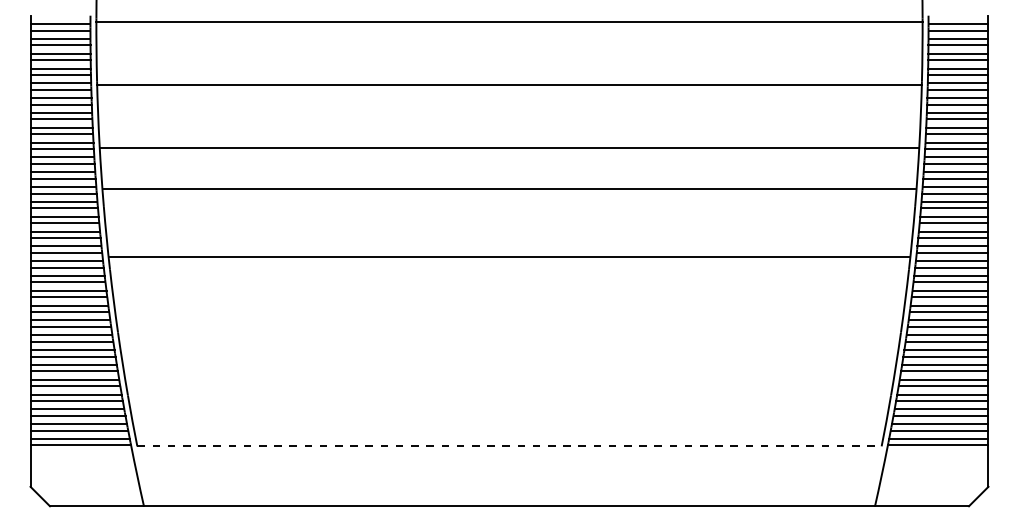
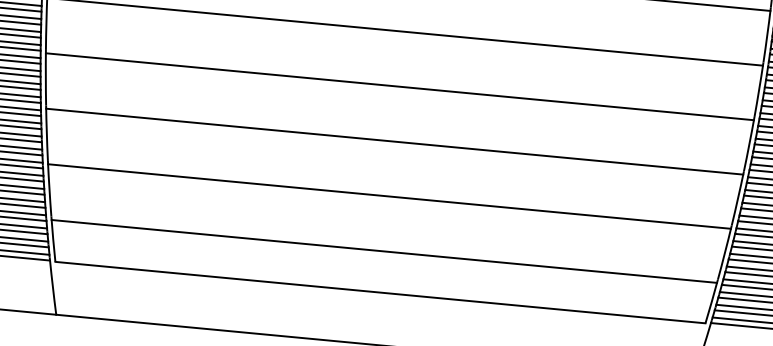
line: (509, 188) -> (399, 86), moved
line: (509, 256) -> (394, 141), moved
line: (509, 336) -> (389, 196), added
line: (509, 399) -> (384, 251), added
line: (510, 446) -> (381, 292), dashed -> solid

